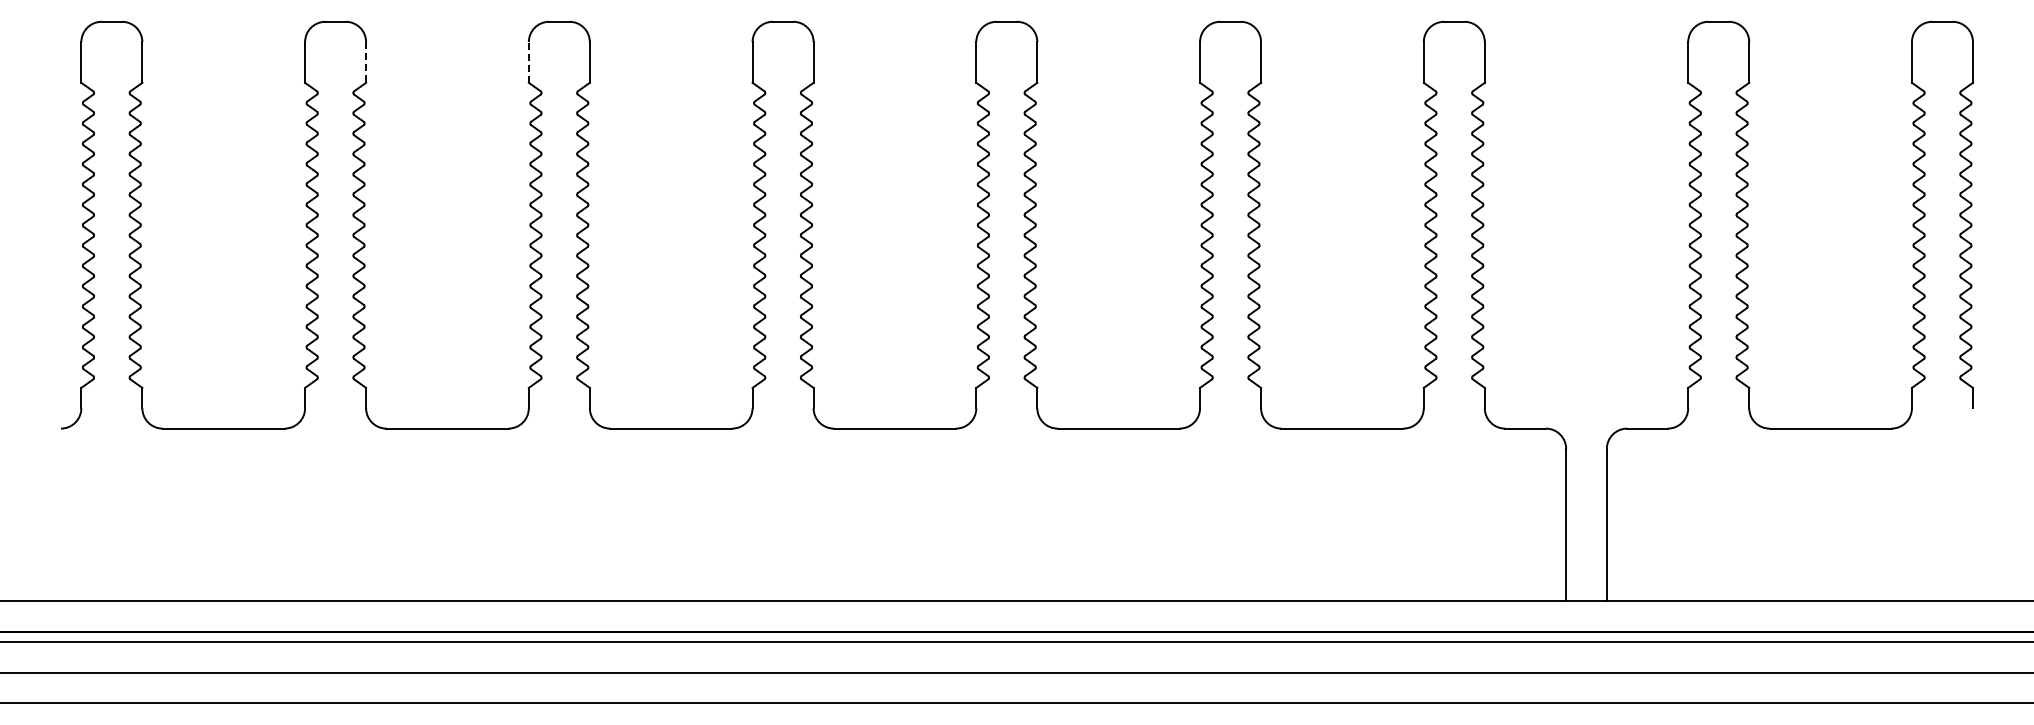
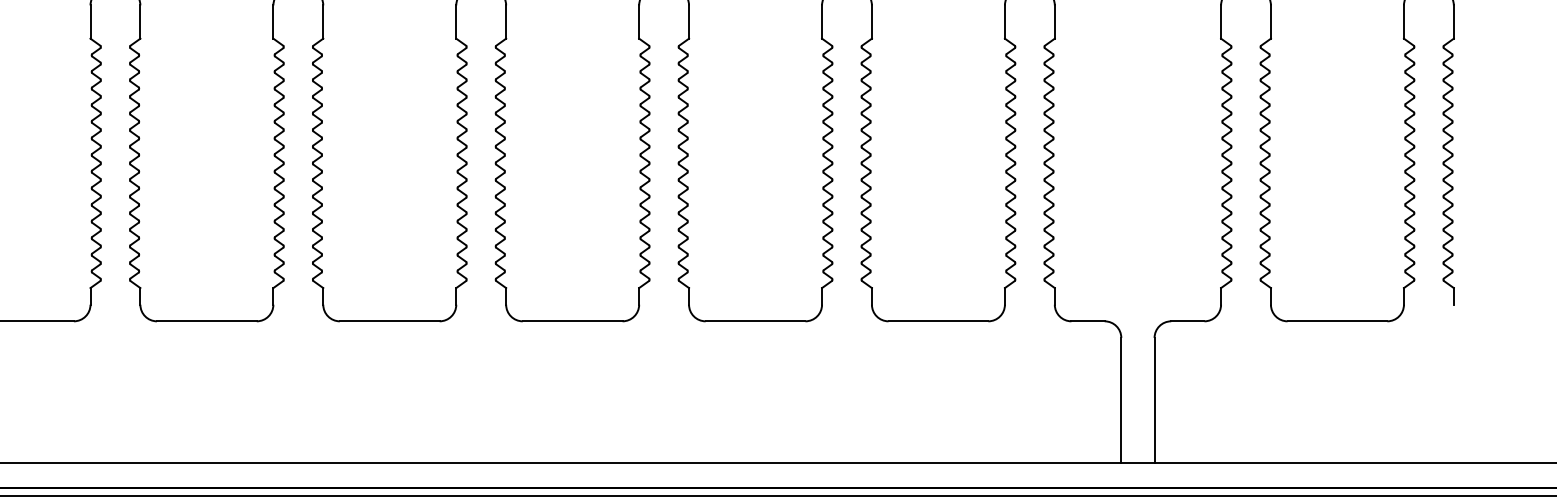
line: (528, 61) -> (273, 21), dashed -> solid
line: (366, 62) -> (140, 22), dashed -> solid

